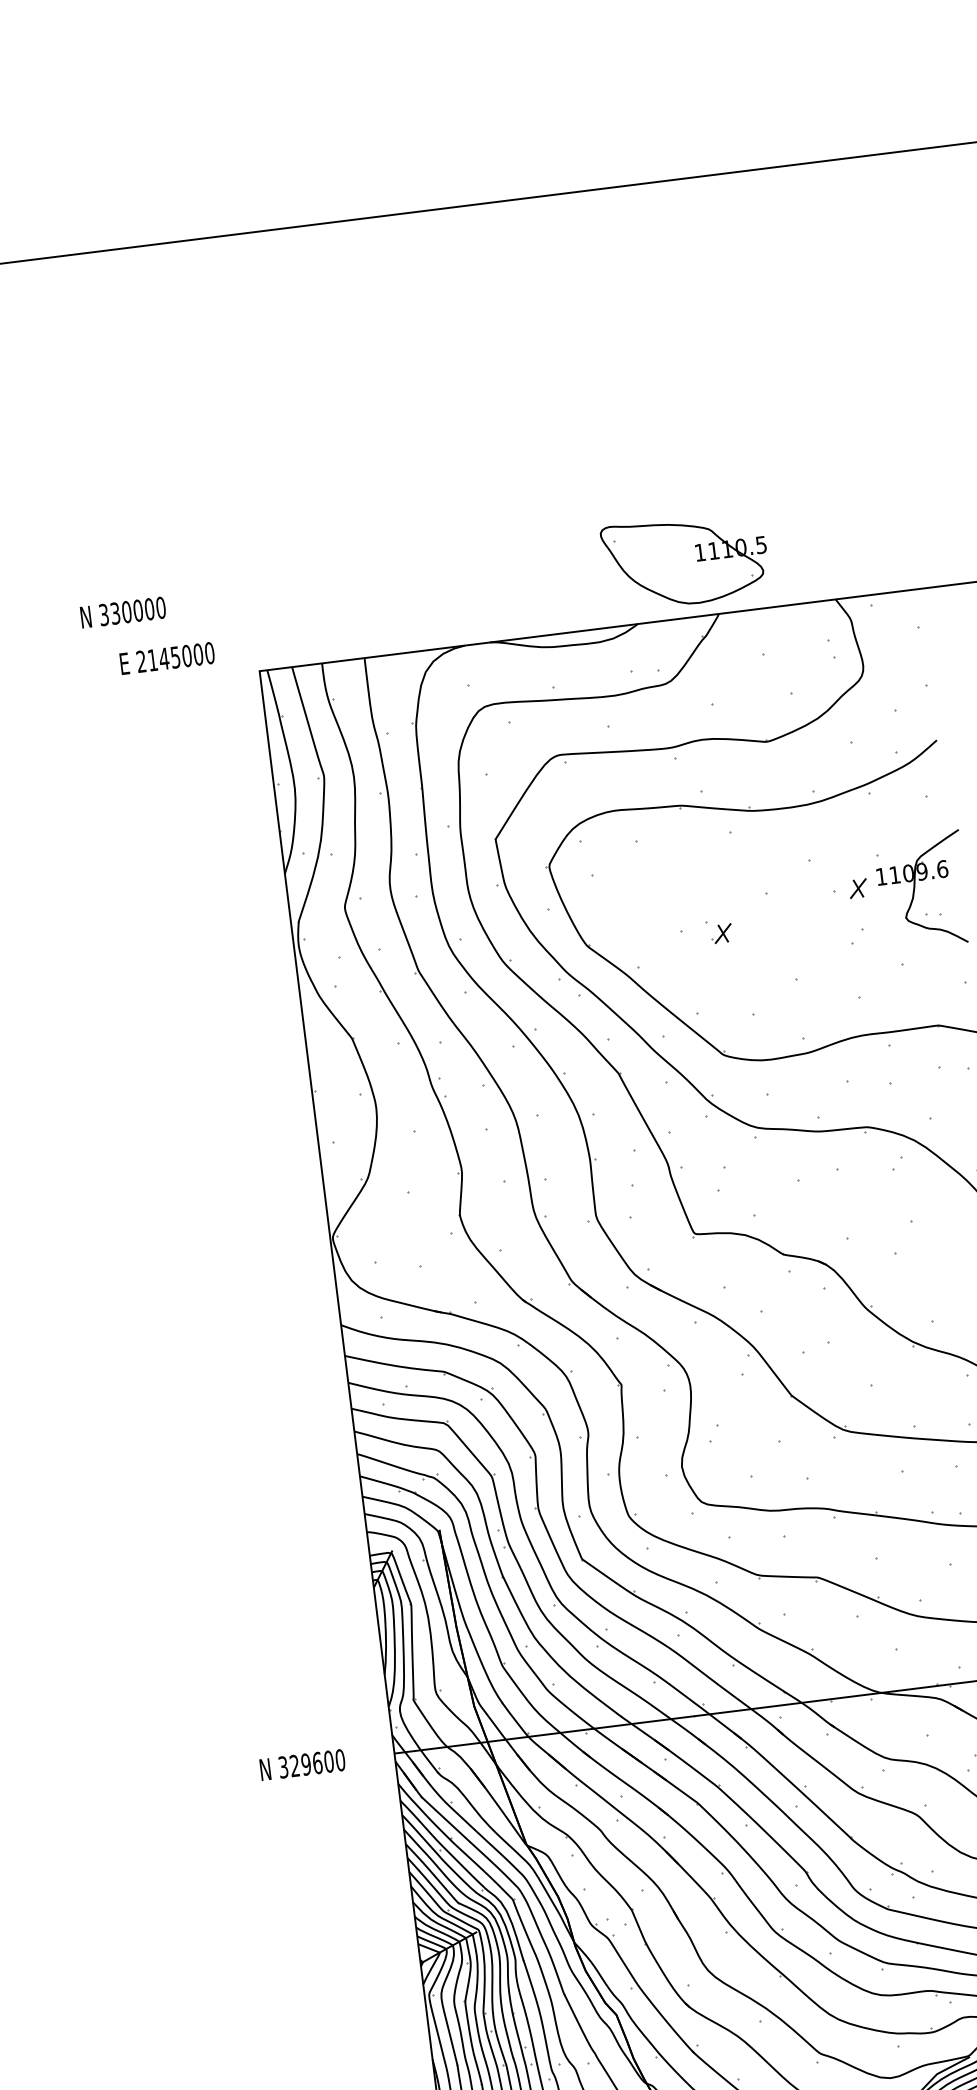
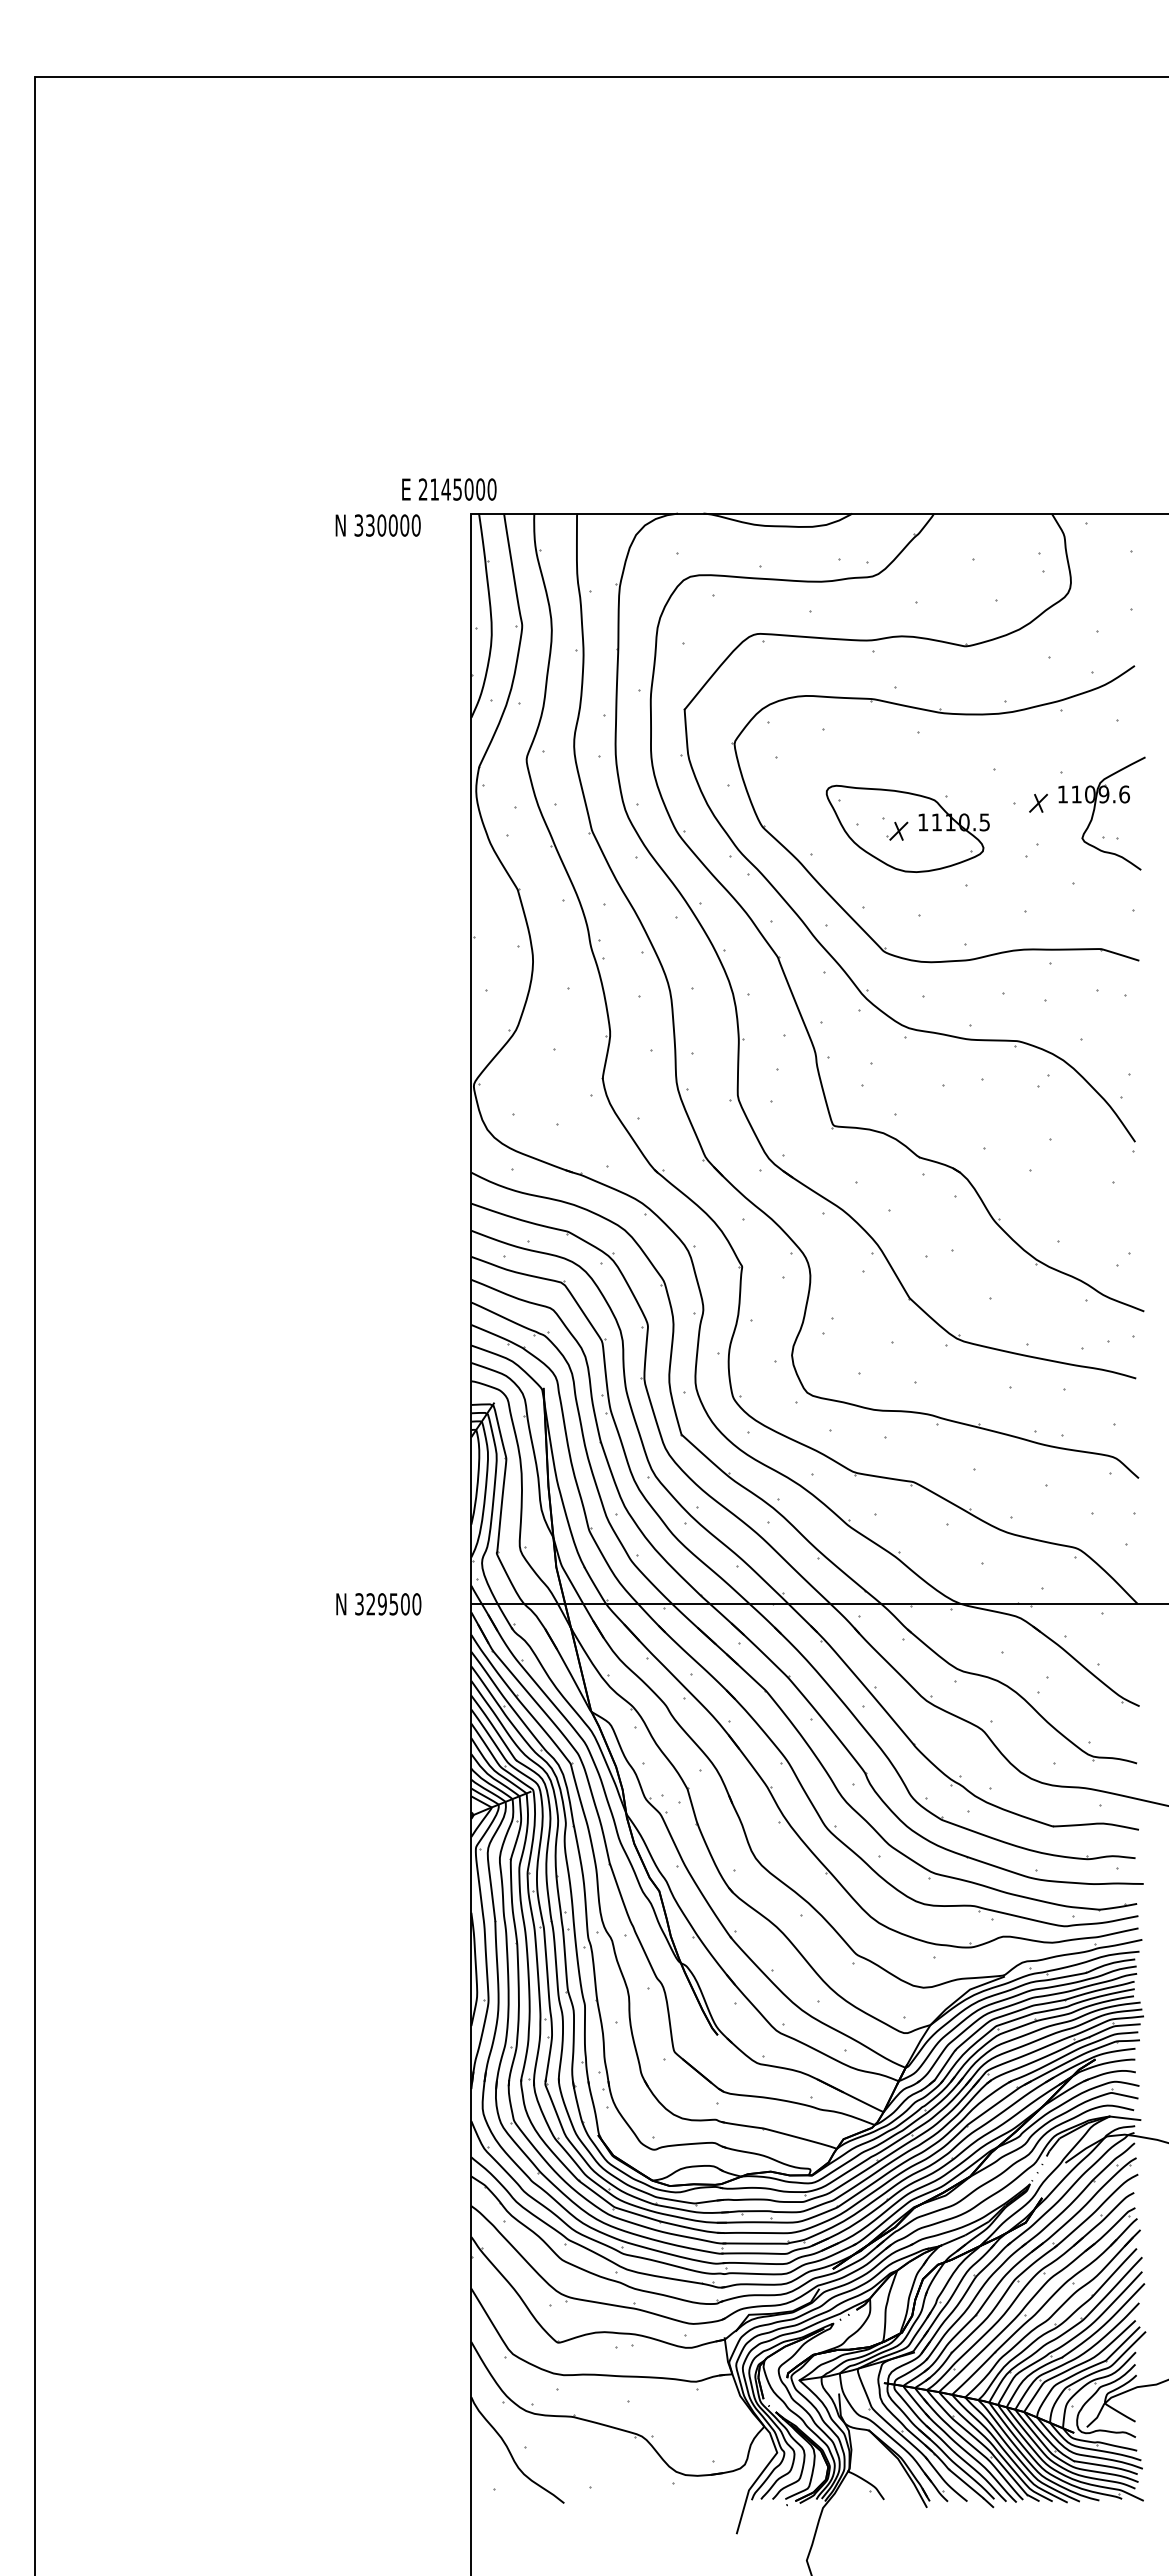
part: (685, 560) -> (907, 828), moved
text: (122, 612) -> (377, 525), moved
text: (167, 658) -> (449, 489), moved
text: (317, 1763) -> (393, 1604), 329600 -> 329500

